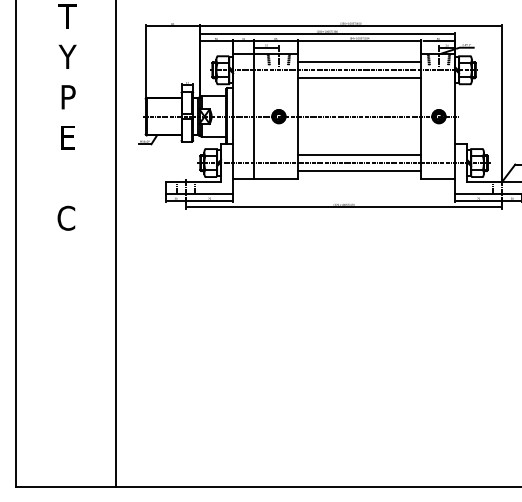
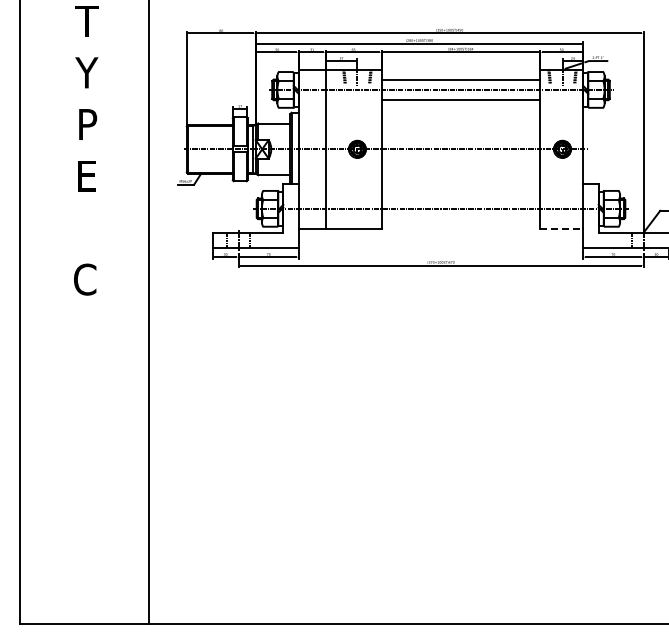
line: (359, 154) -> (460, 198), removed
line: (359, 171) -> (460, 219), removed
line: (438, 179) -> (561, 229), solid -> dashed

